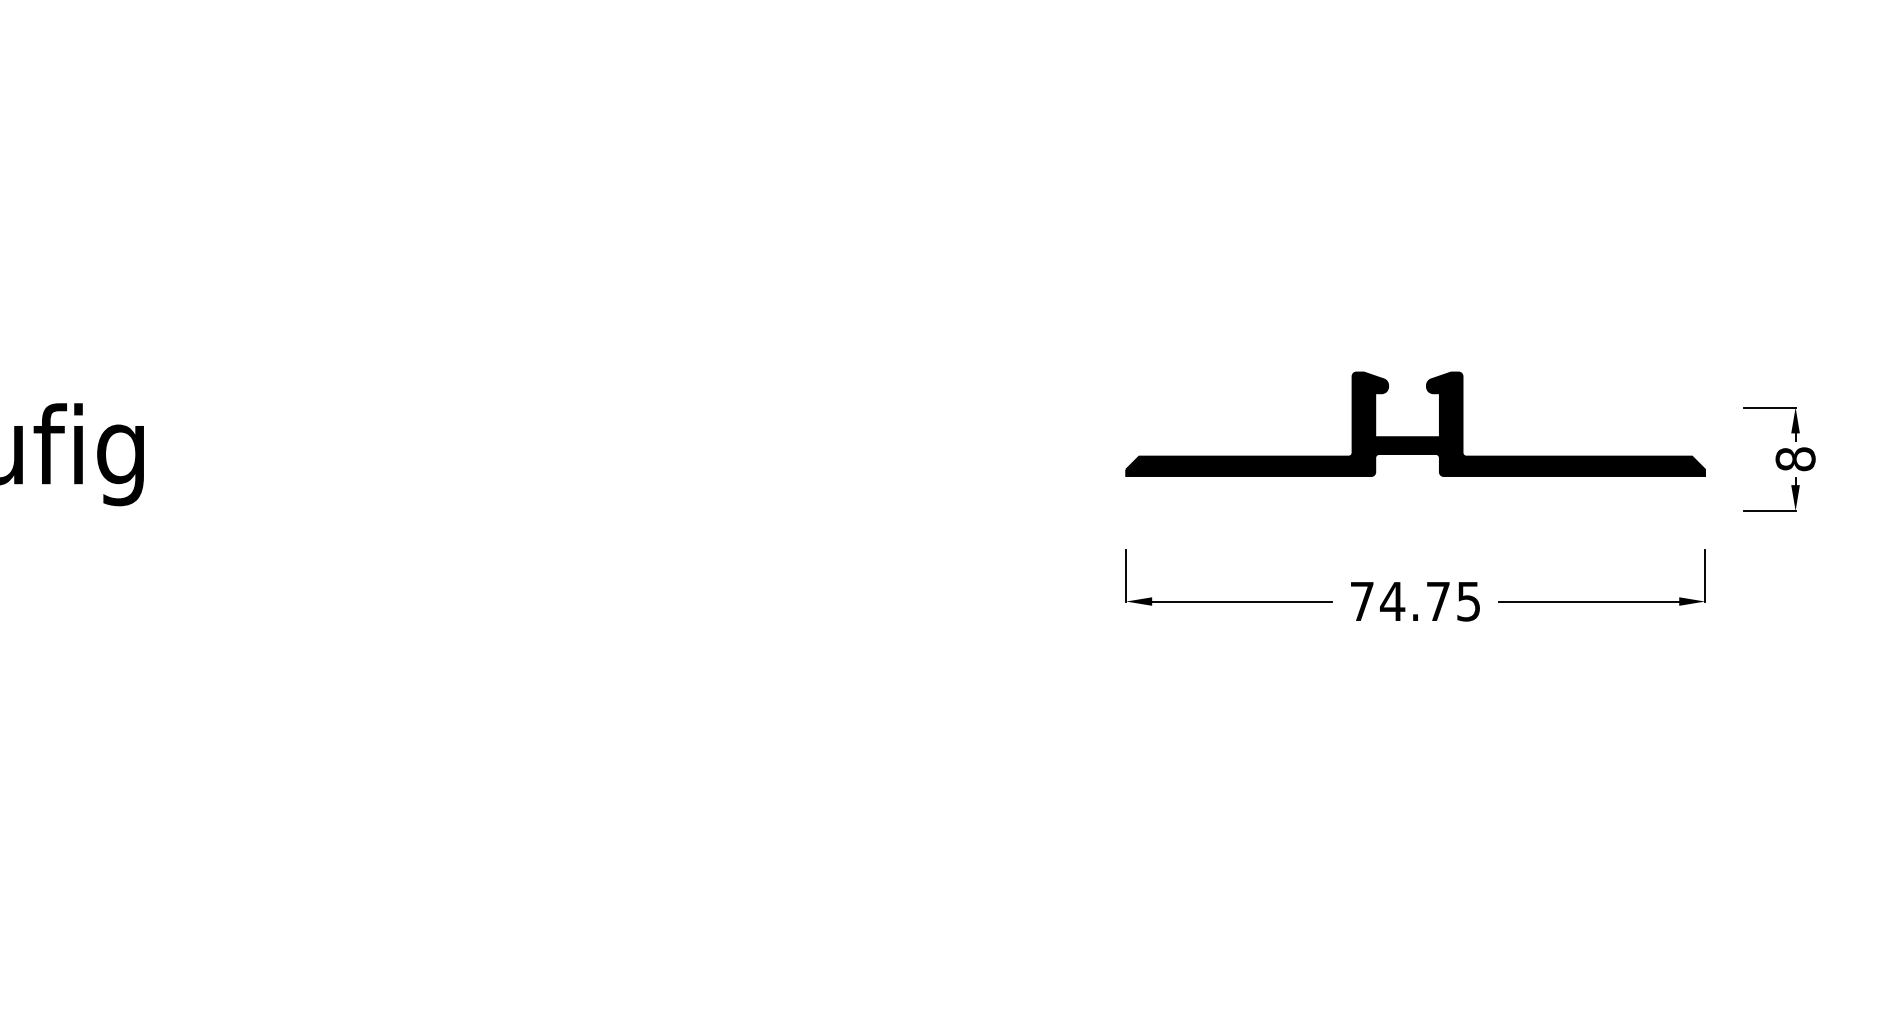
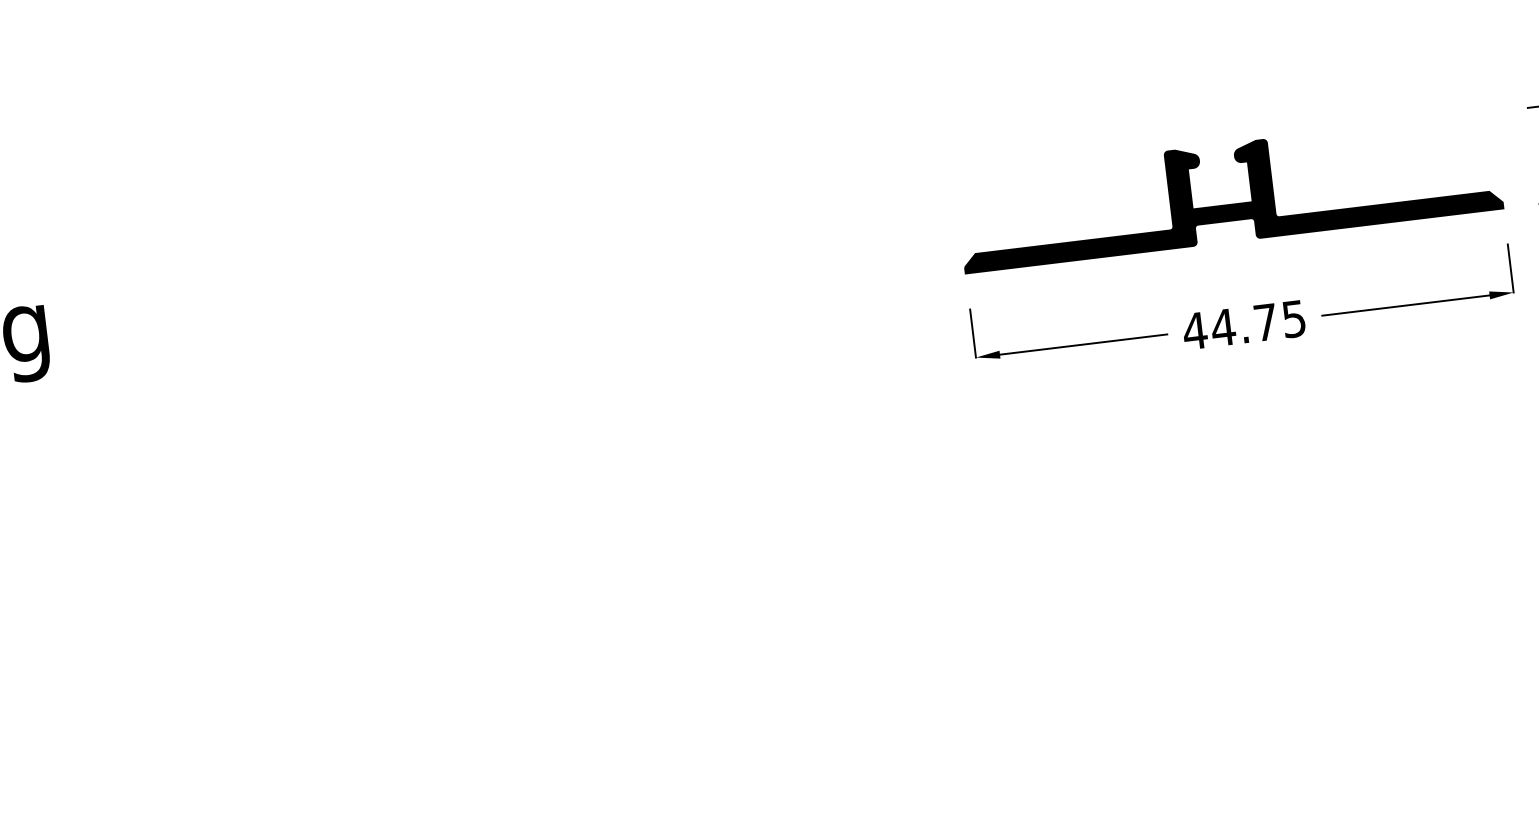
part: (1415, 436) -> (1230, 204), moved
text: (1361, 601) -> (1194, 331), 74.75 -> 44.75

